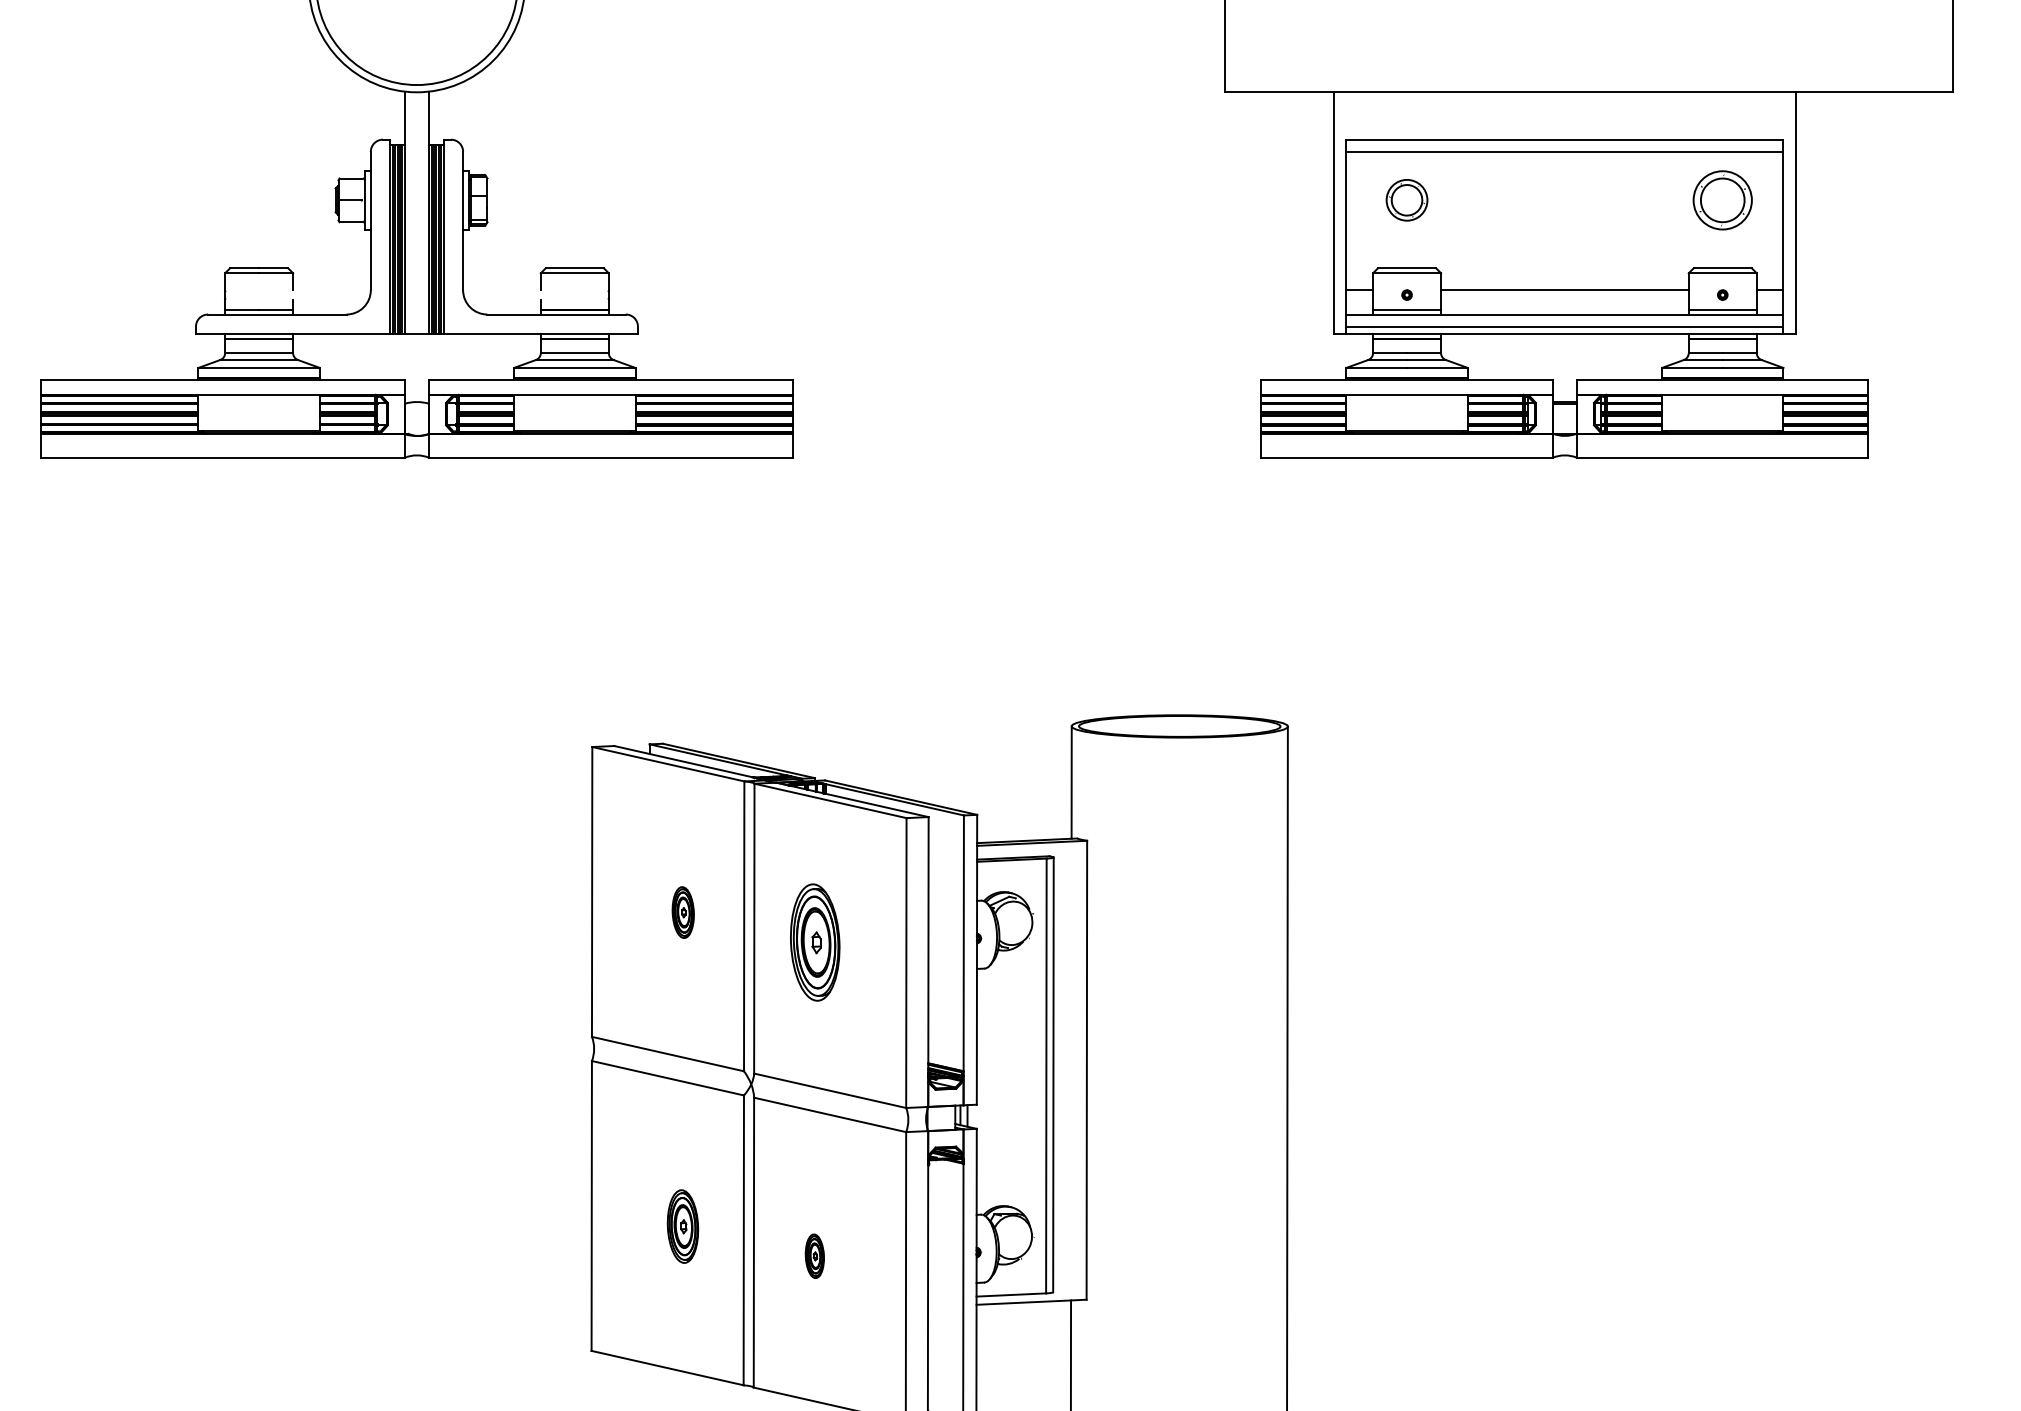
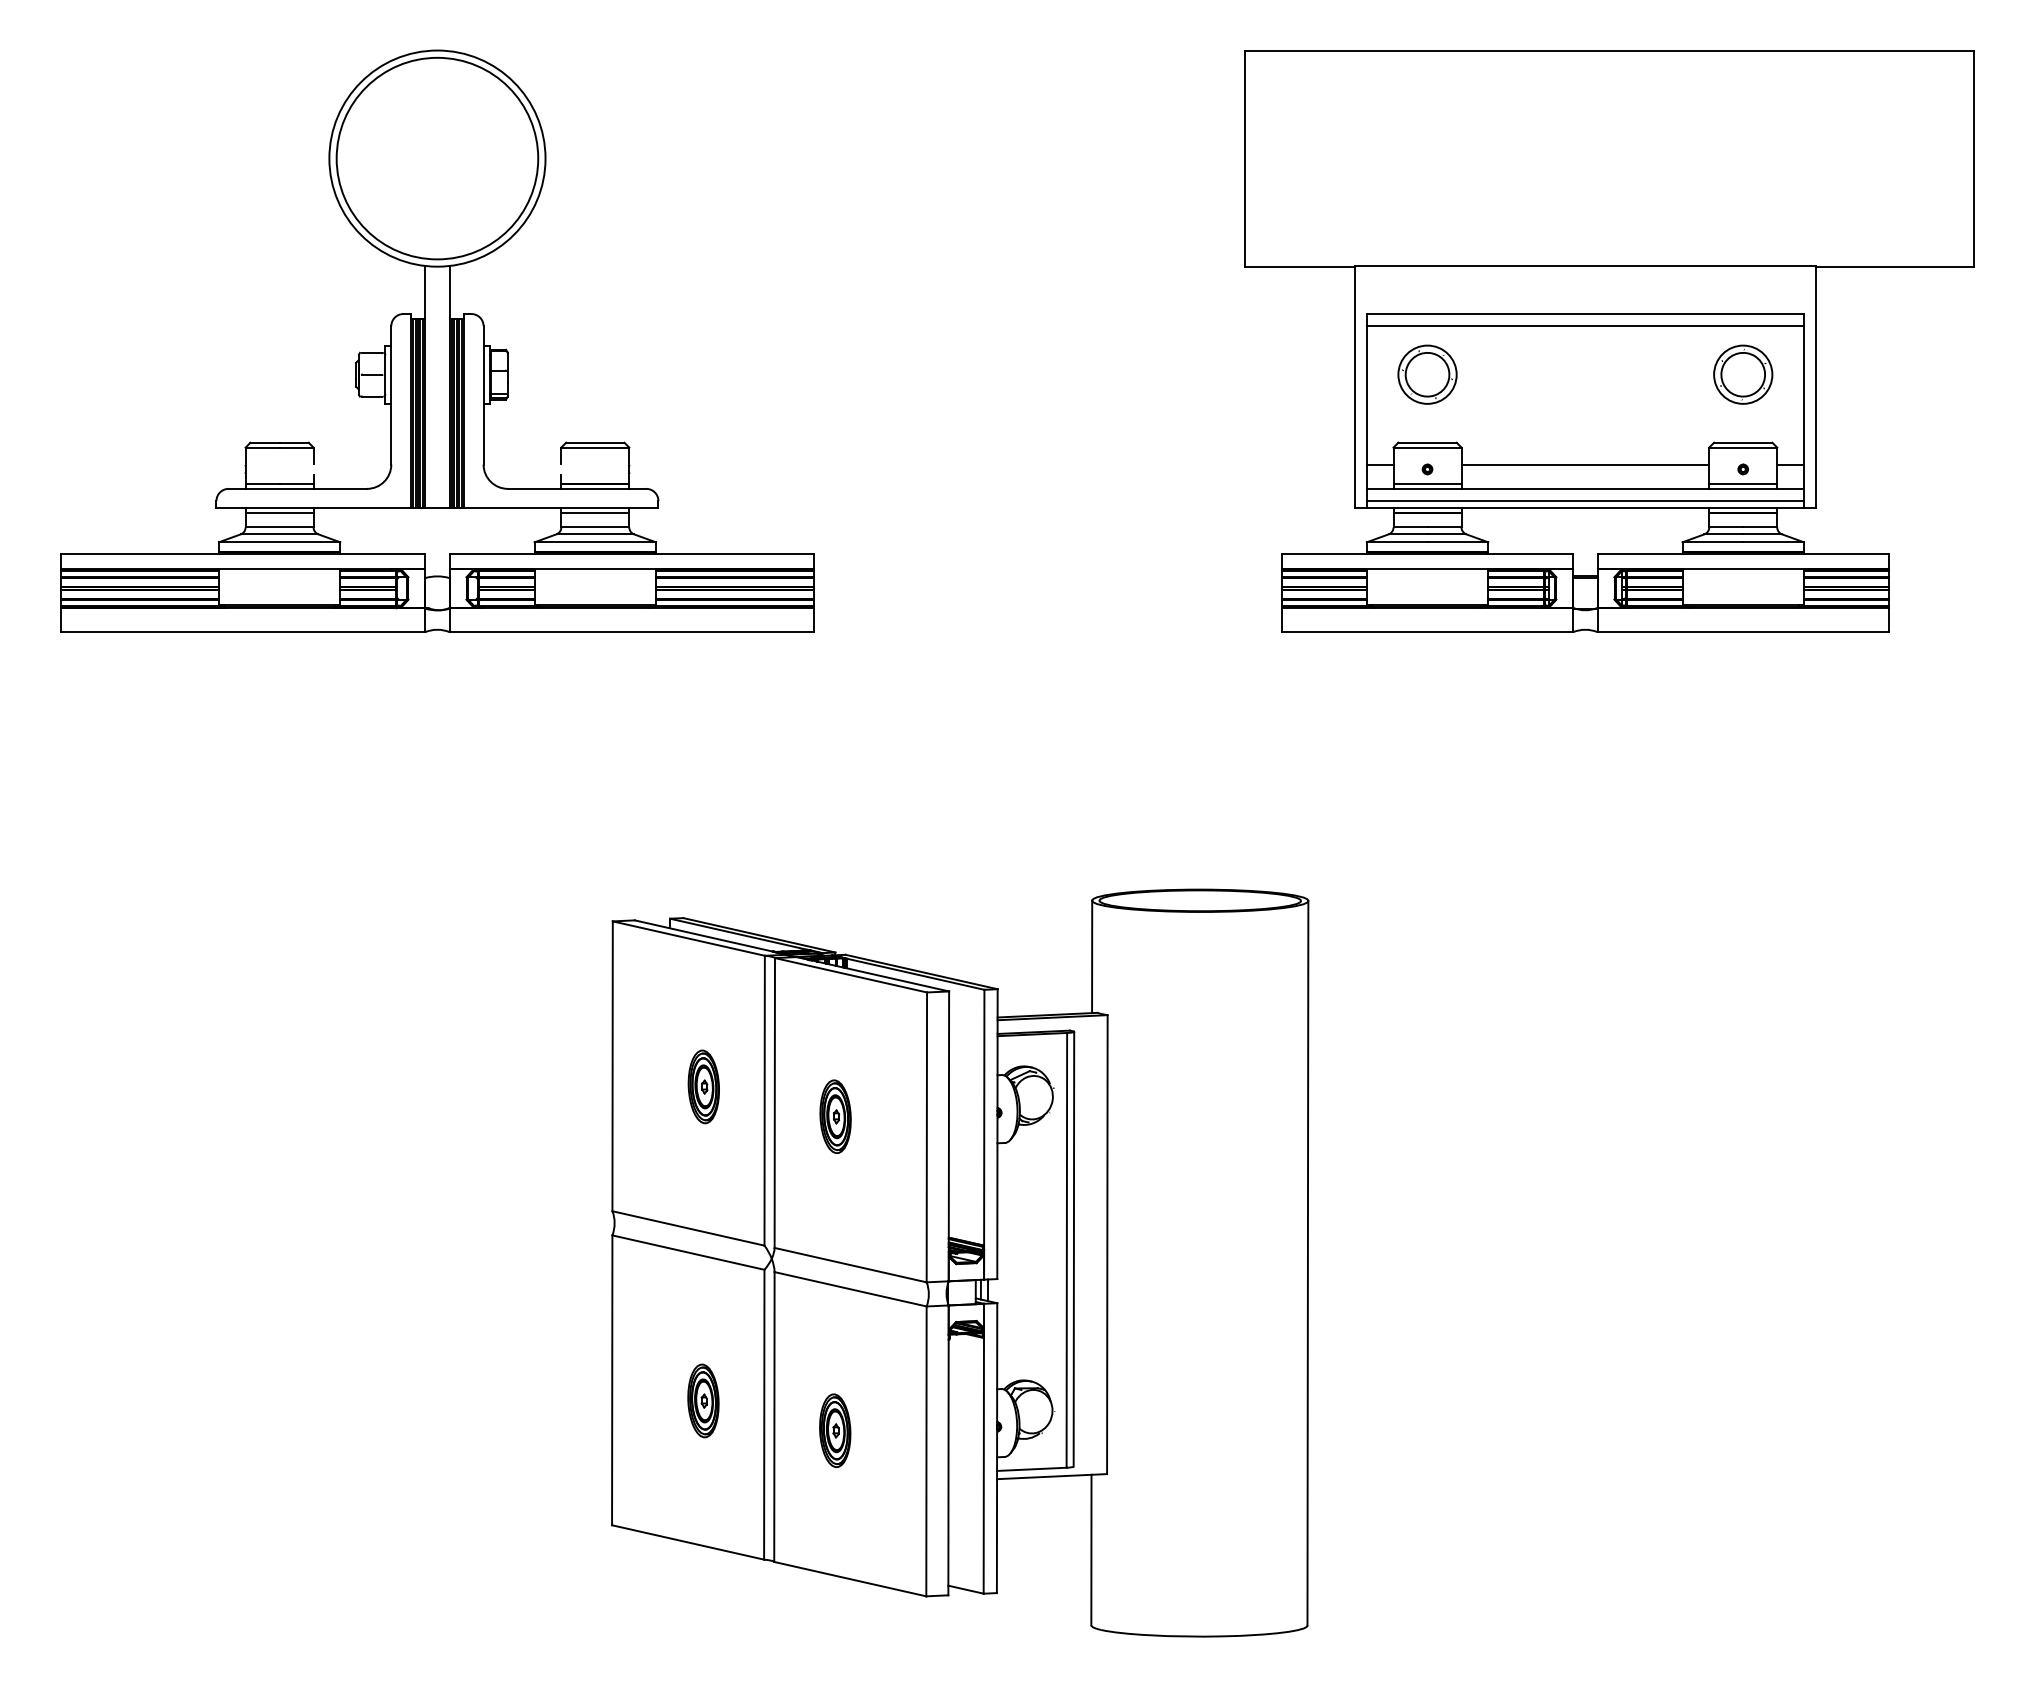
part: (1407, 200) -> (1427, 374), size x1.43
part: (683, 912) -> (703, 1086), size x1.43
part: (815, 942) -> (835, 1116), size x0.62
part: (815, 1256) -> (835, 1430), size x1.67

